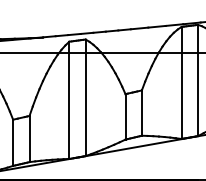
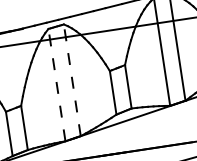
line: (85, 97) -> (72, 80), solid -> dashed
line: (69, 100) -> (57, 85), solid -> dashed

